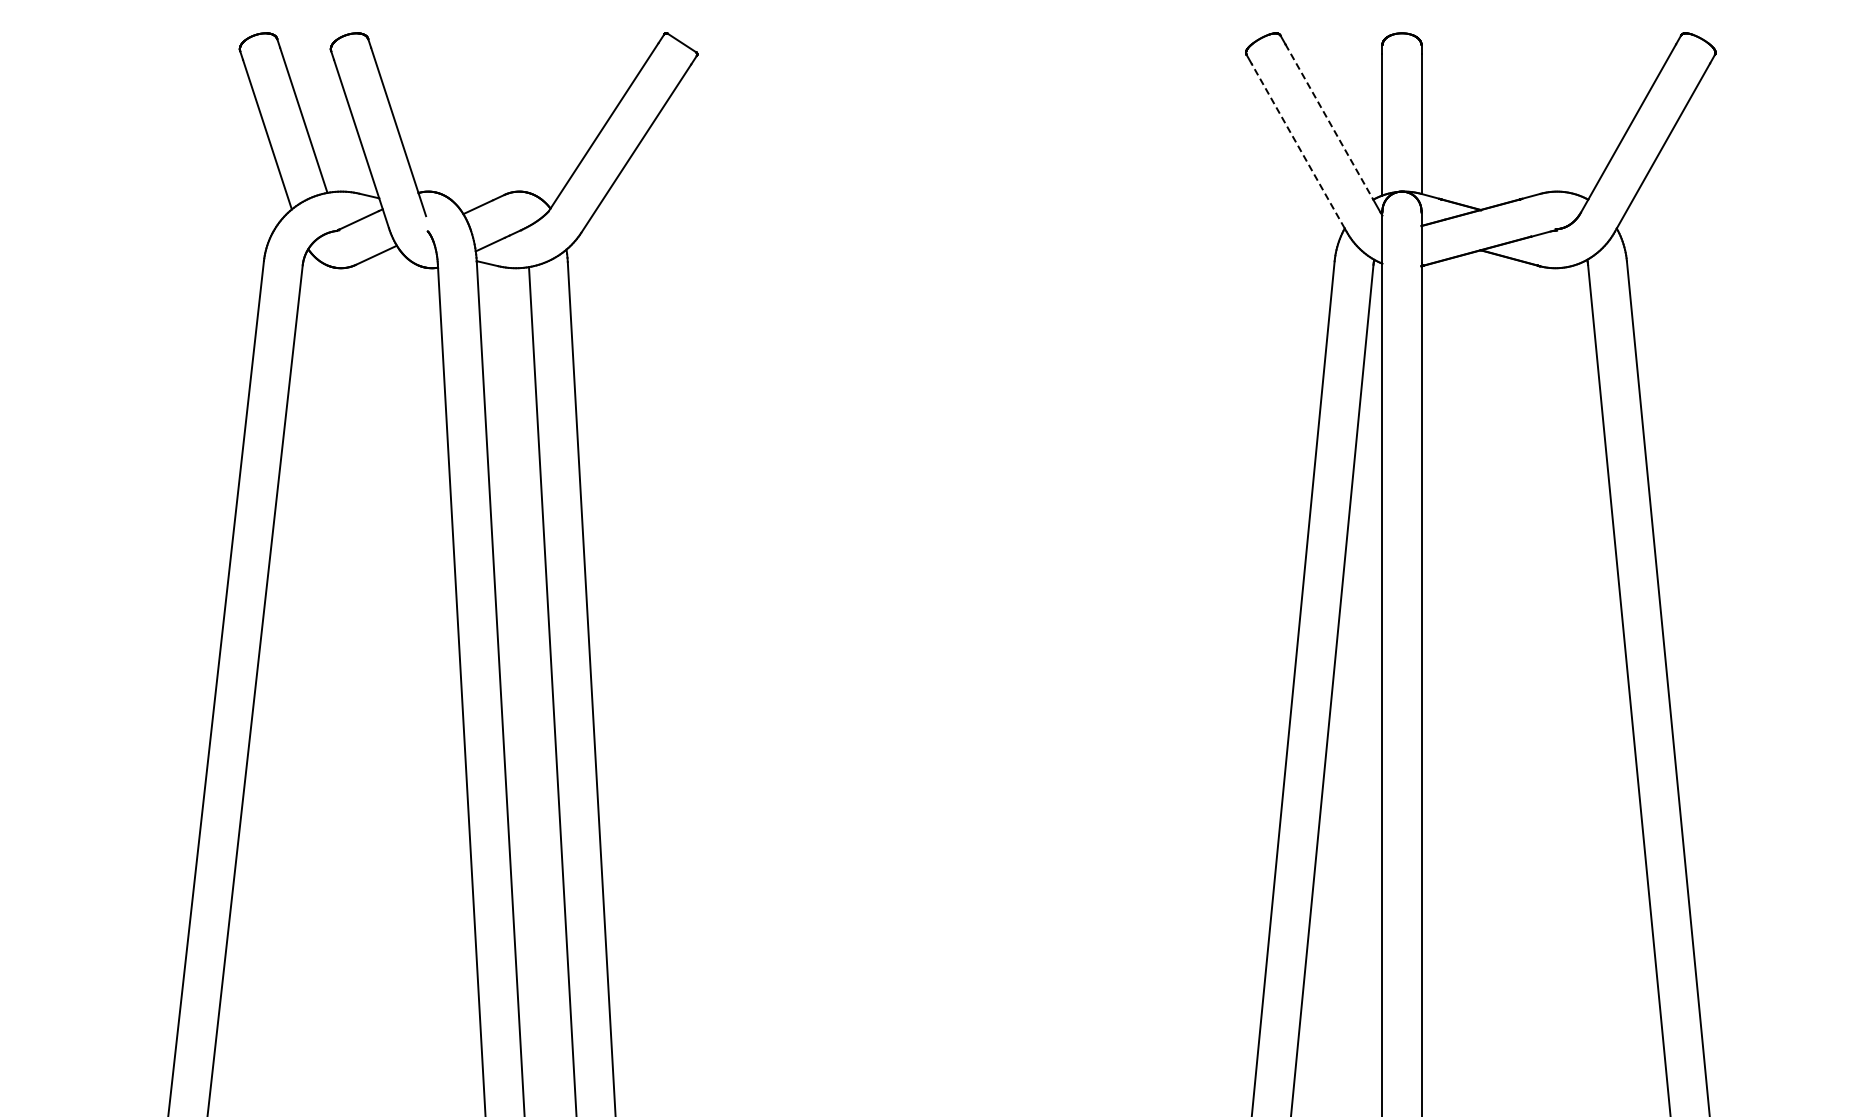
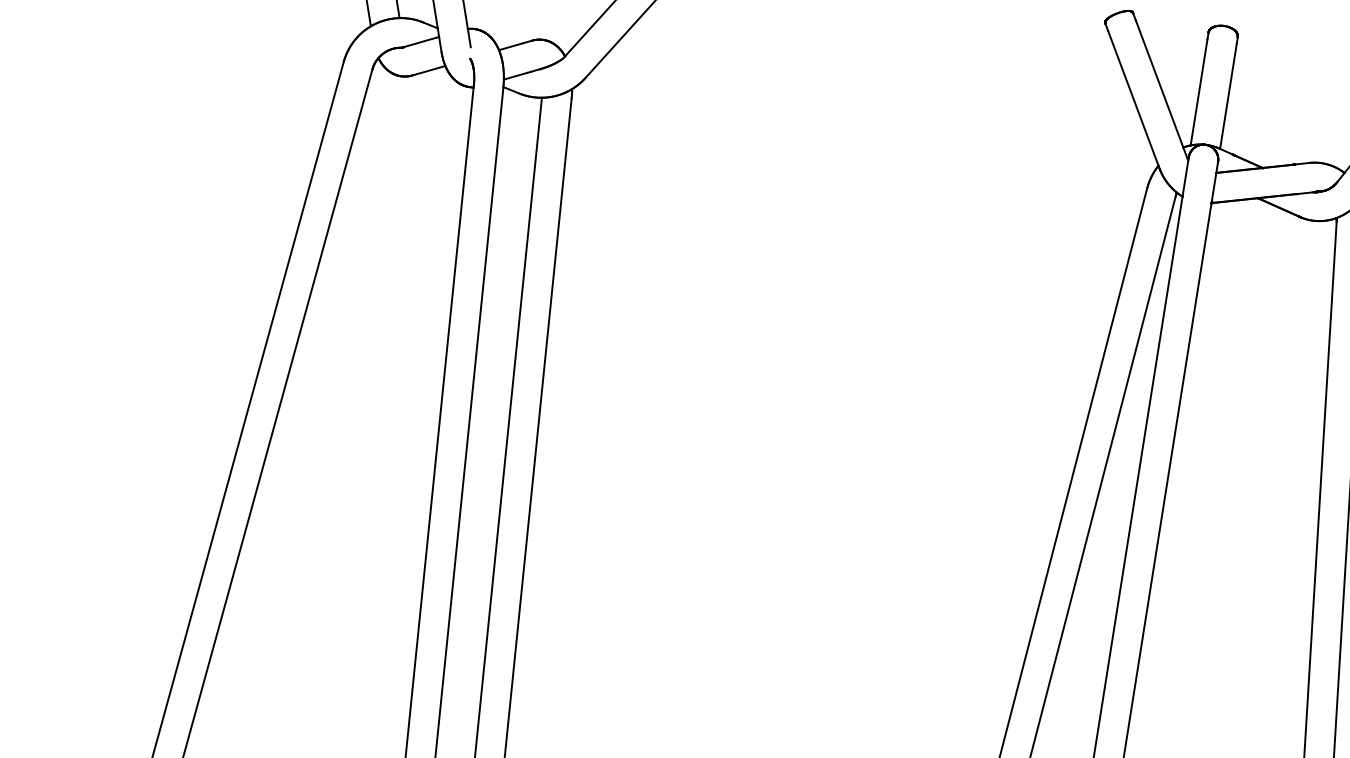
line: (1329, 122) -> (1159, 84), dashed -> solid
line: (1298, 145) -> (1133, 97), dashed -> solid

